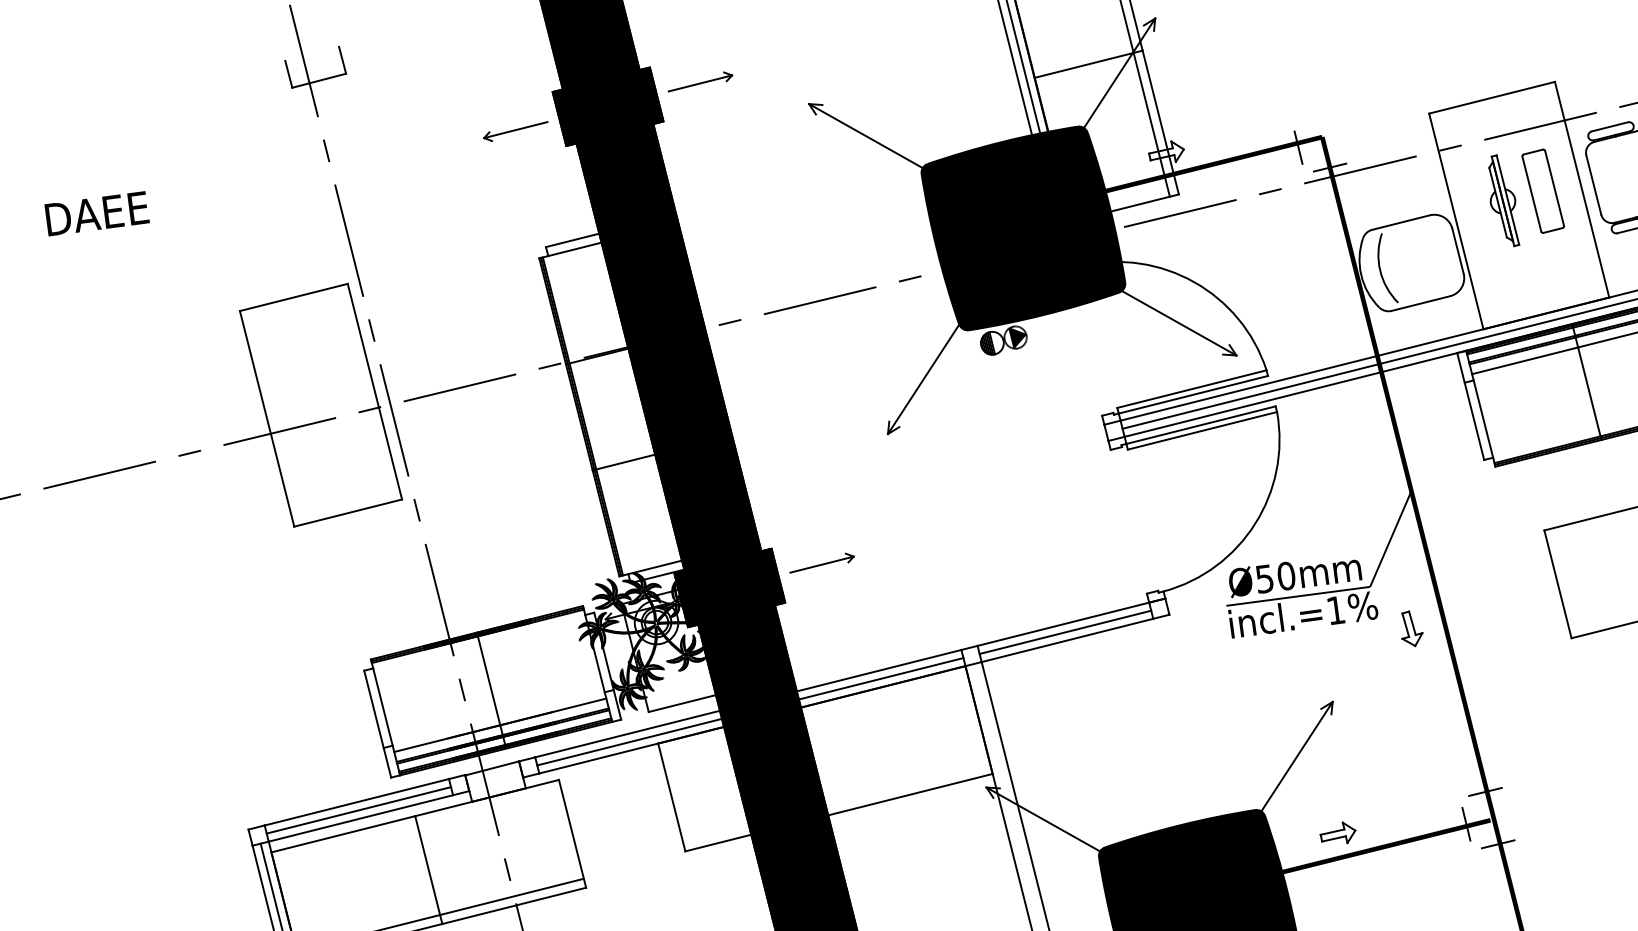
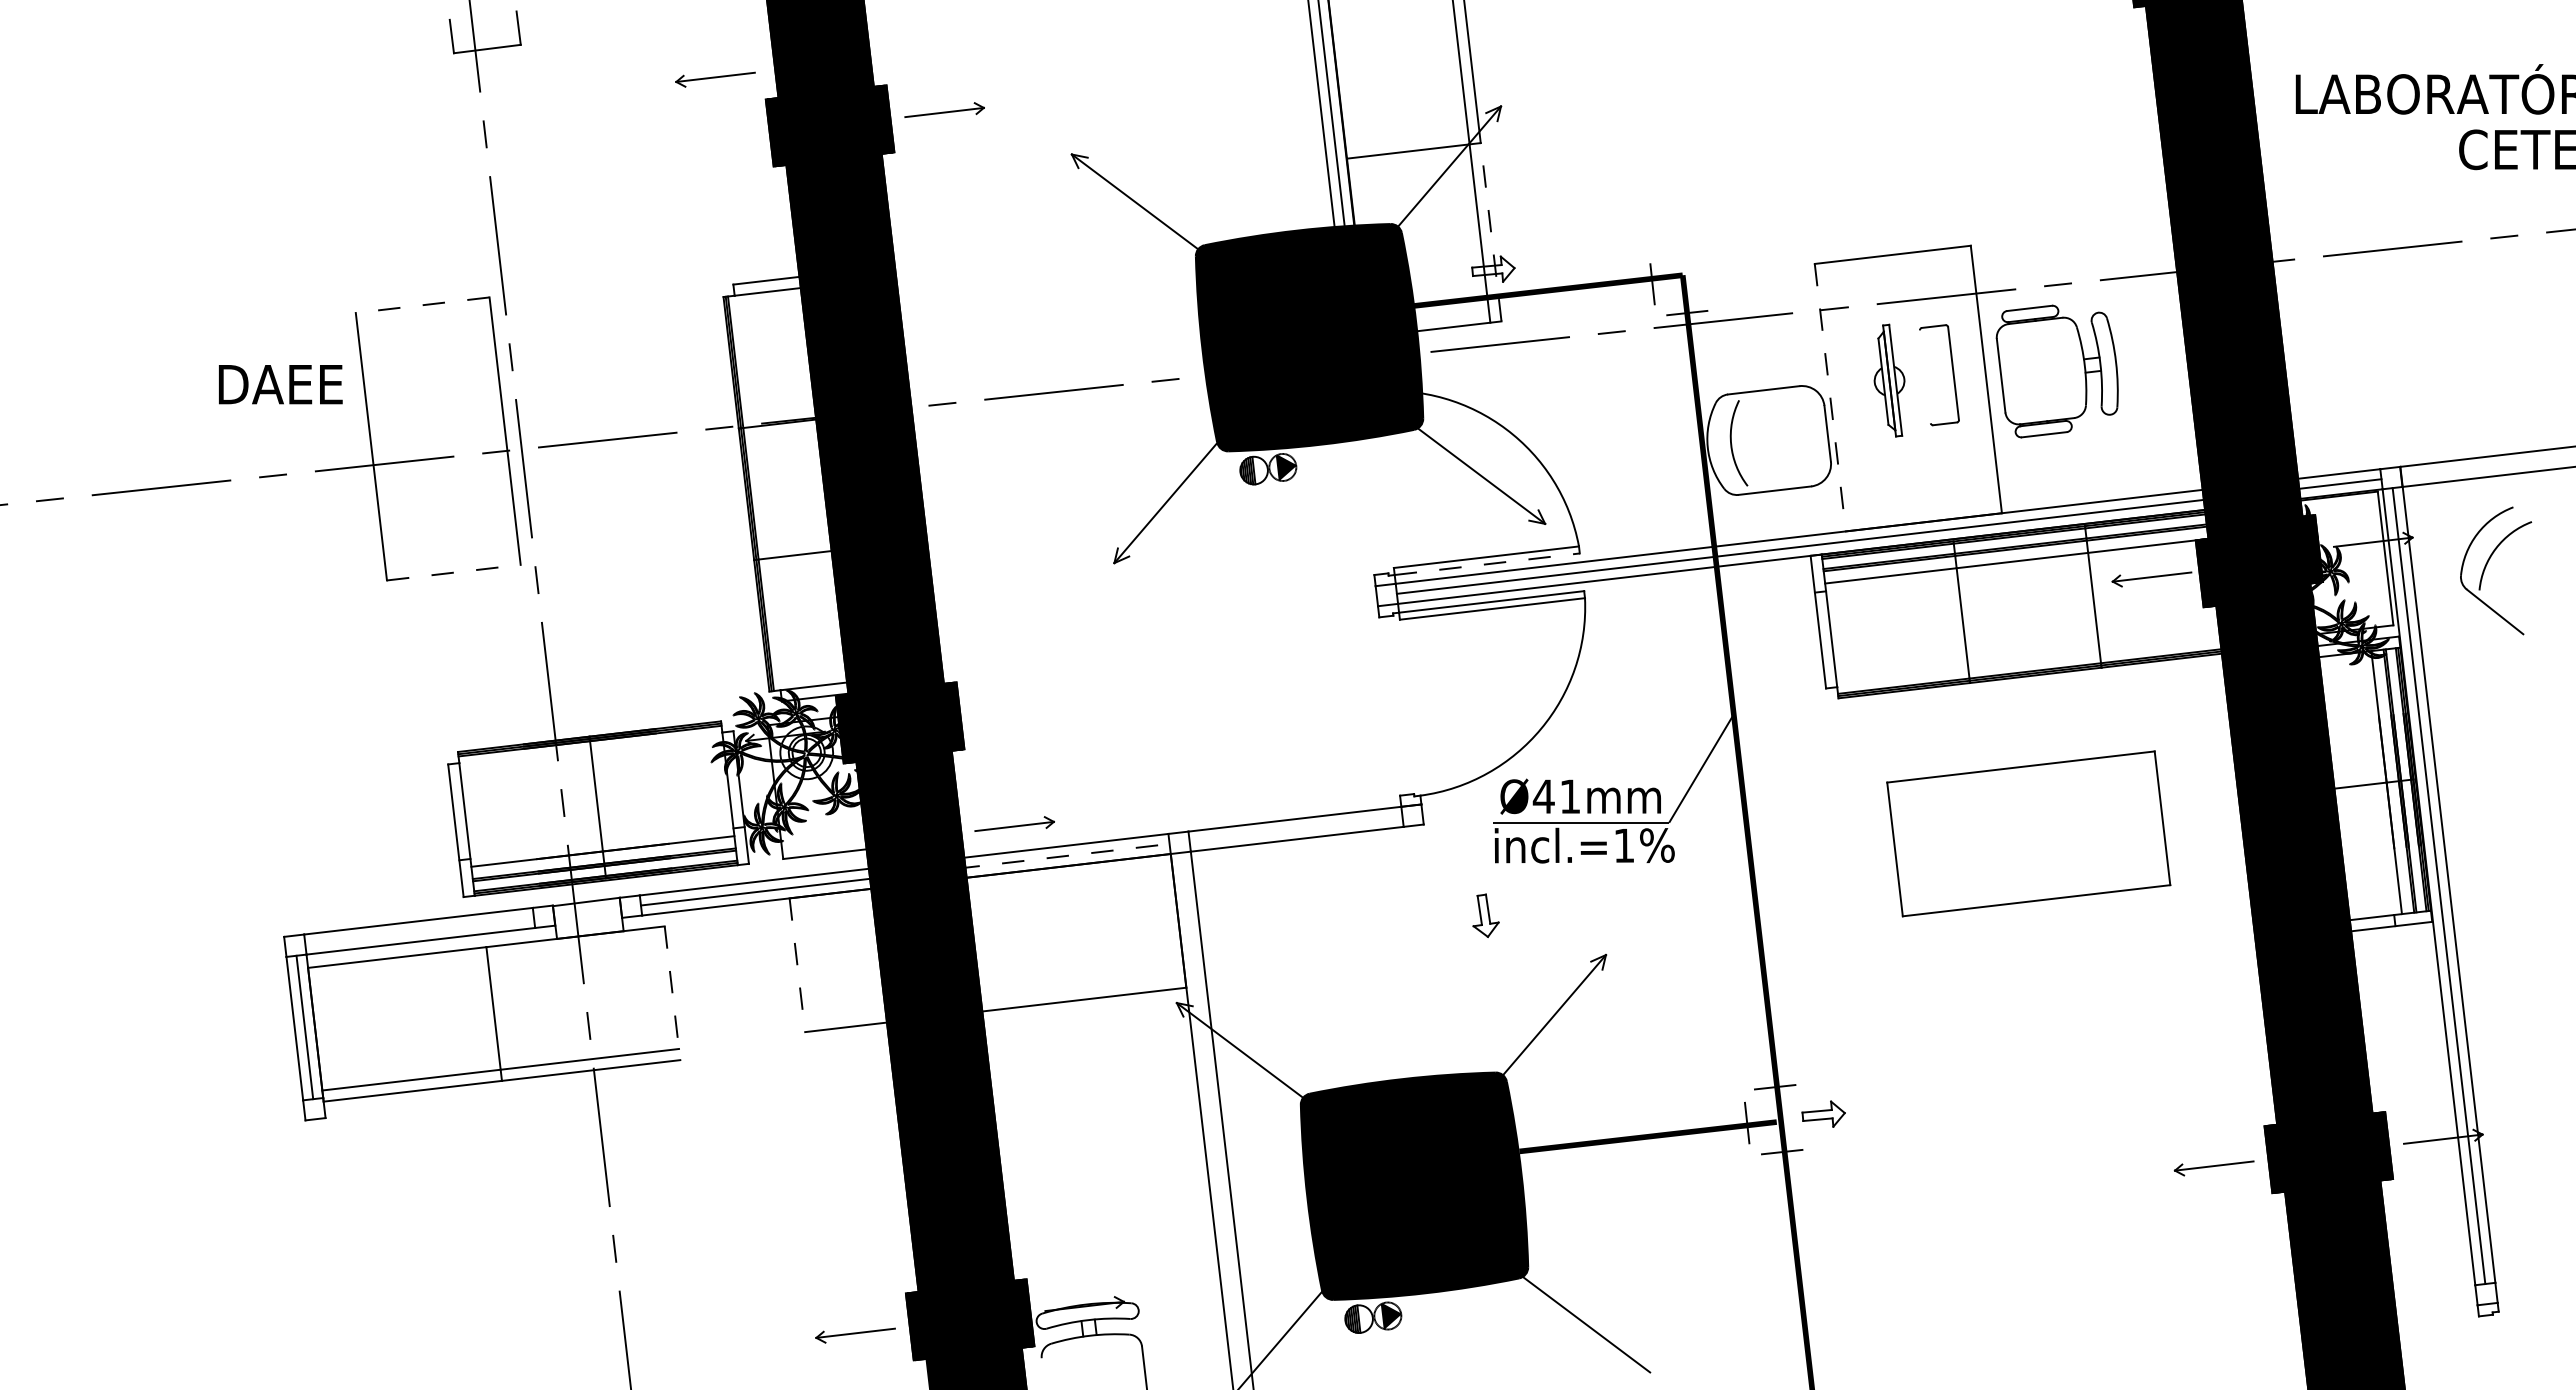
line: (1161, 122) -> (1491, 232), solid -> dashed
part: (515, 131) -> (715, 79), moved
line: (1531, 193) -> (1924, 376), removed
text: (96, 213) -> (280, 384), moved
line: (1456, 221) -> (1830, 397), solid -> dashed
line: (293, 297) -> (422, 305), solid -> dashed
line: (1193, 394) -> (1487, 564), solid -> dashed
line: (348, 512) -> (454, 572), solid -> dashed
part: (821, 562) -> (1014, 823), moved
text: (1275, 577) -> (1556, 796), Ø50mm -> Ø41mm
part: (1410, 628) -> (1485, 915), moved
line: (1064, 631) -> (1295, 828), removed
line: (877, 679) -> (1063, 856), solid -> dashed
line: (671, 797) -> (797, 965), solid -> dashed
line: (358, 809) -> (419, 930), removed
part: (1337, 833) -> (1823, 1113), moved
line: (572, 834) -> (672, 993), solid -> dashed

